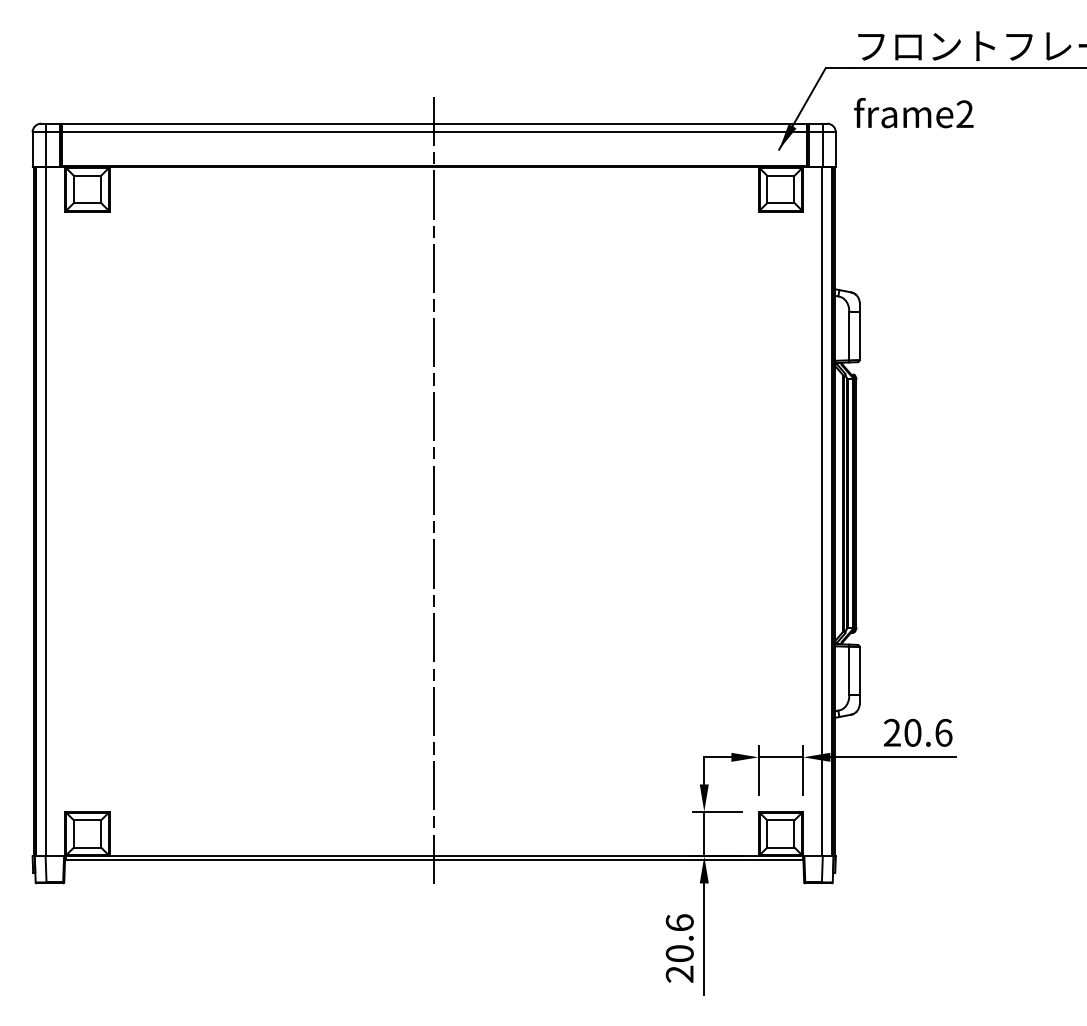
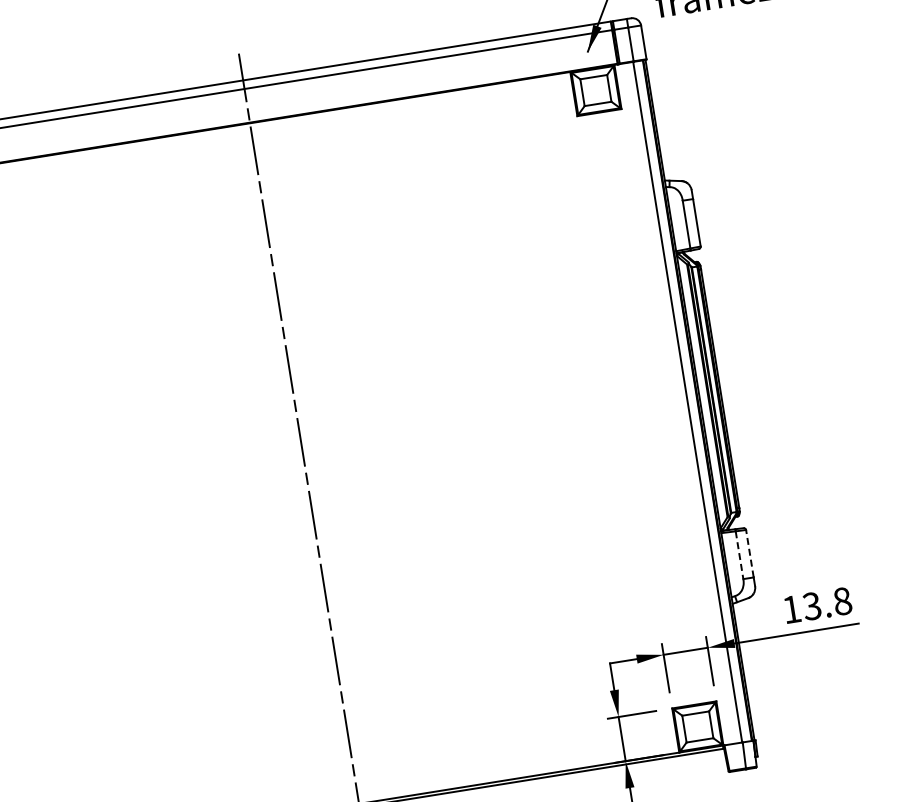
line: (859, 670) -> (749, 553), solid -> dashed
line: (849, 671) -> (739, 555), solid -> dashed
text: (917, 732) -> (816, 605), 20.6 -> 13.8

